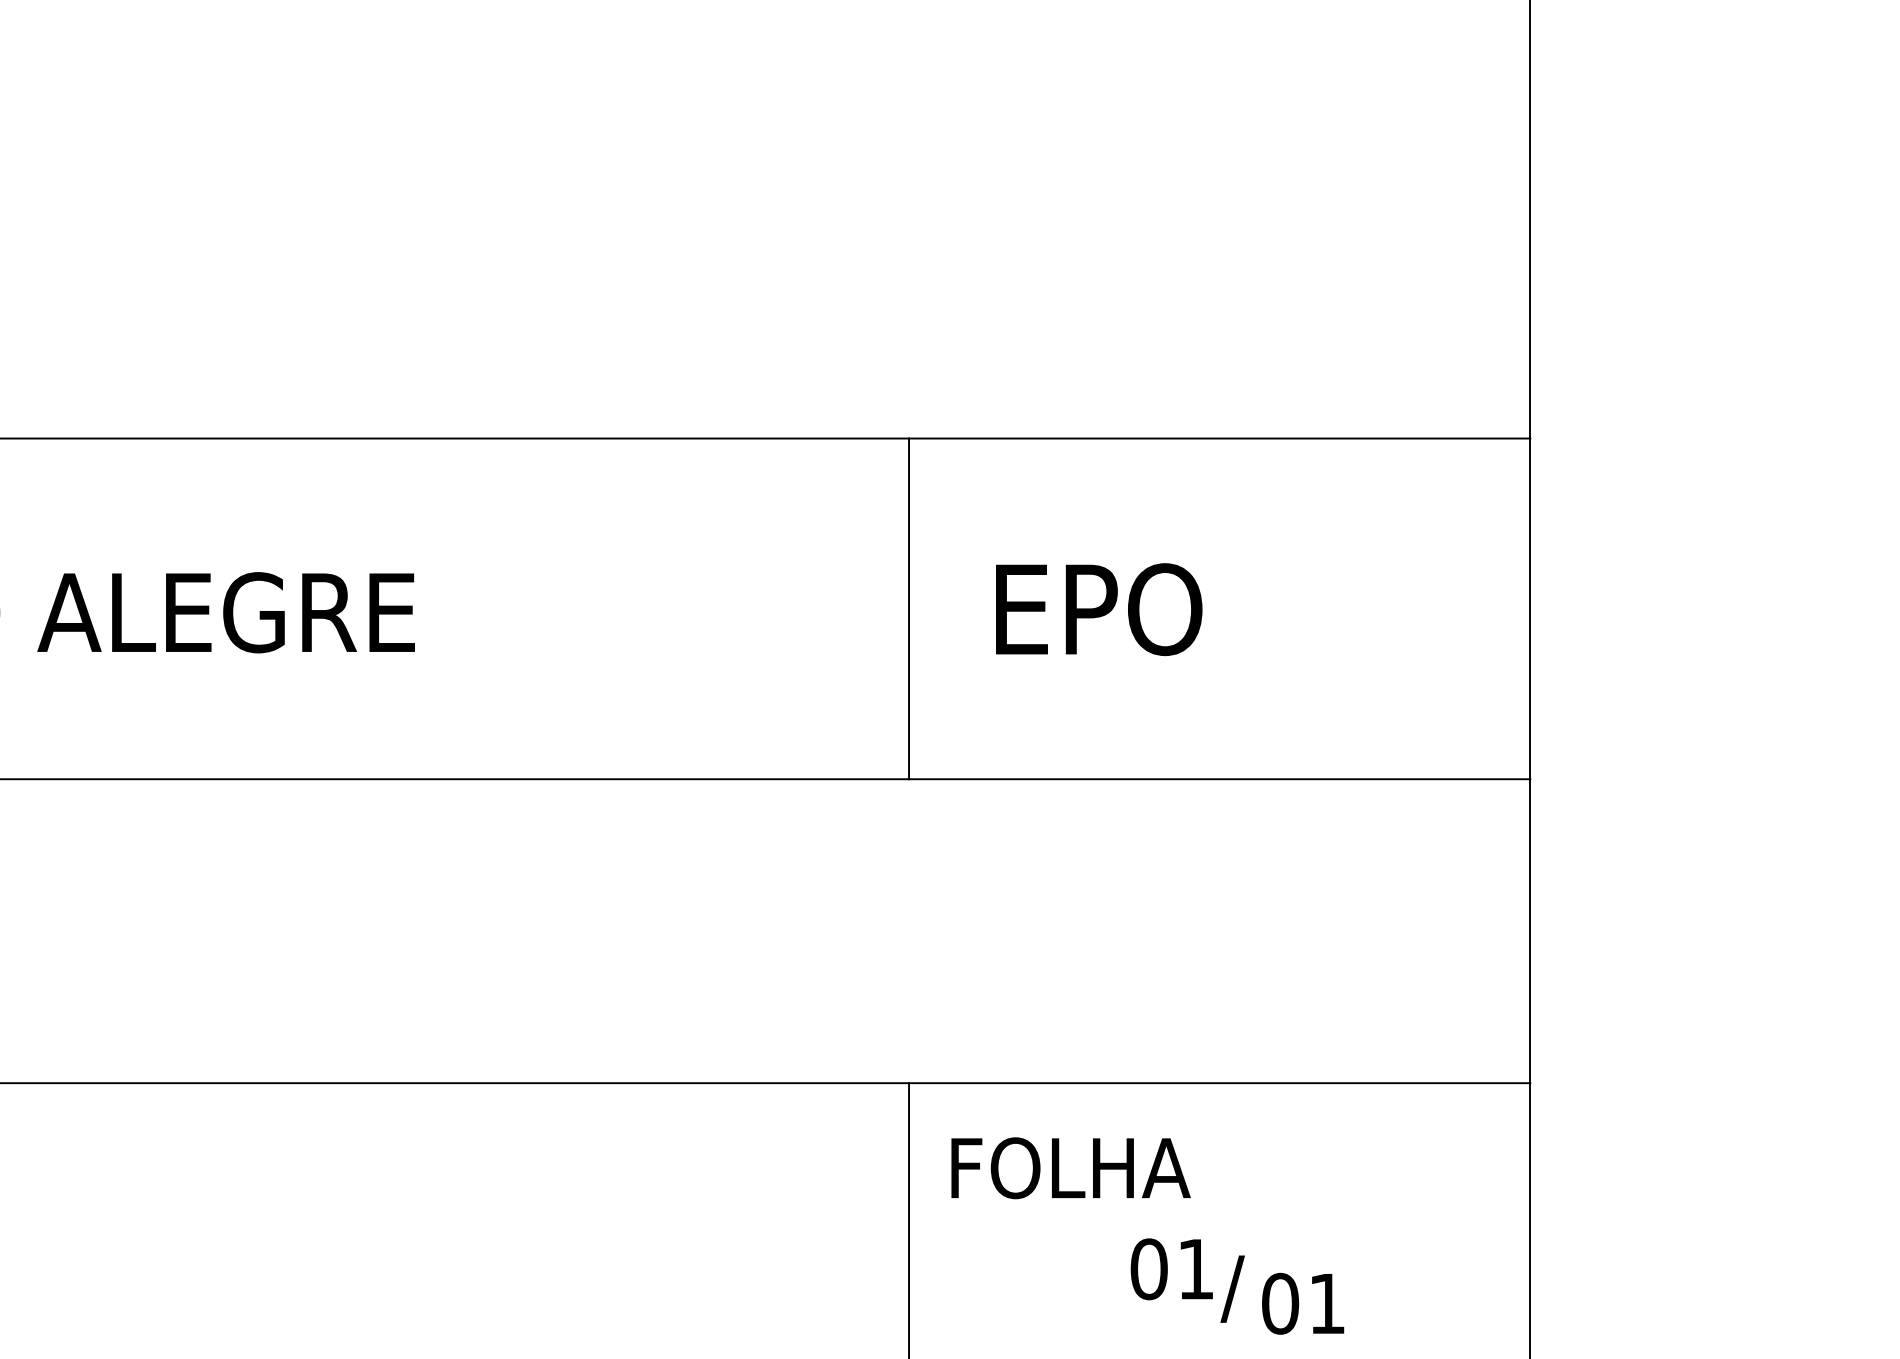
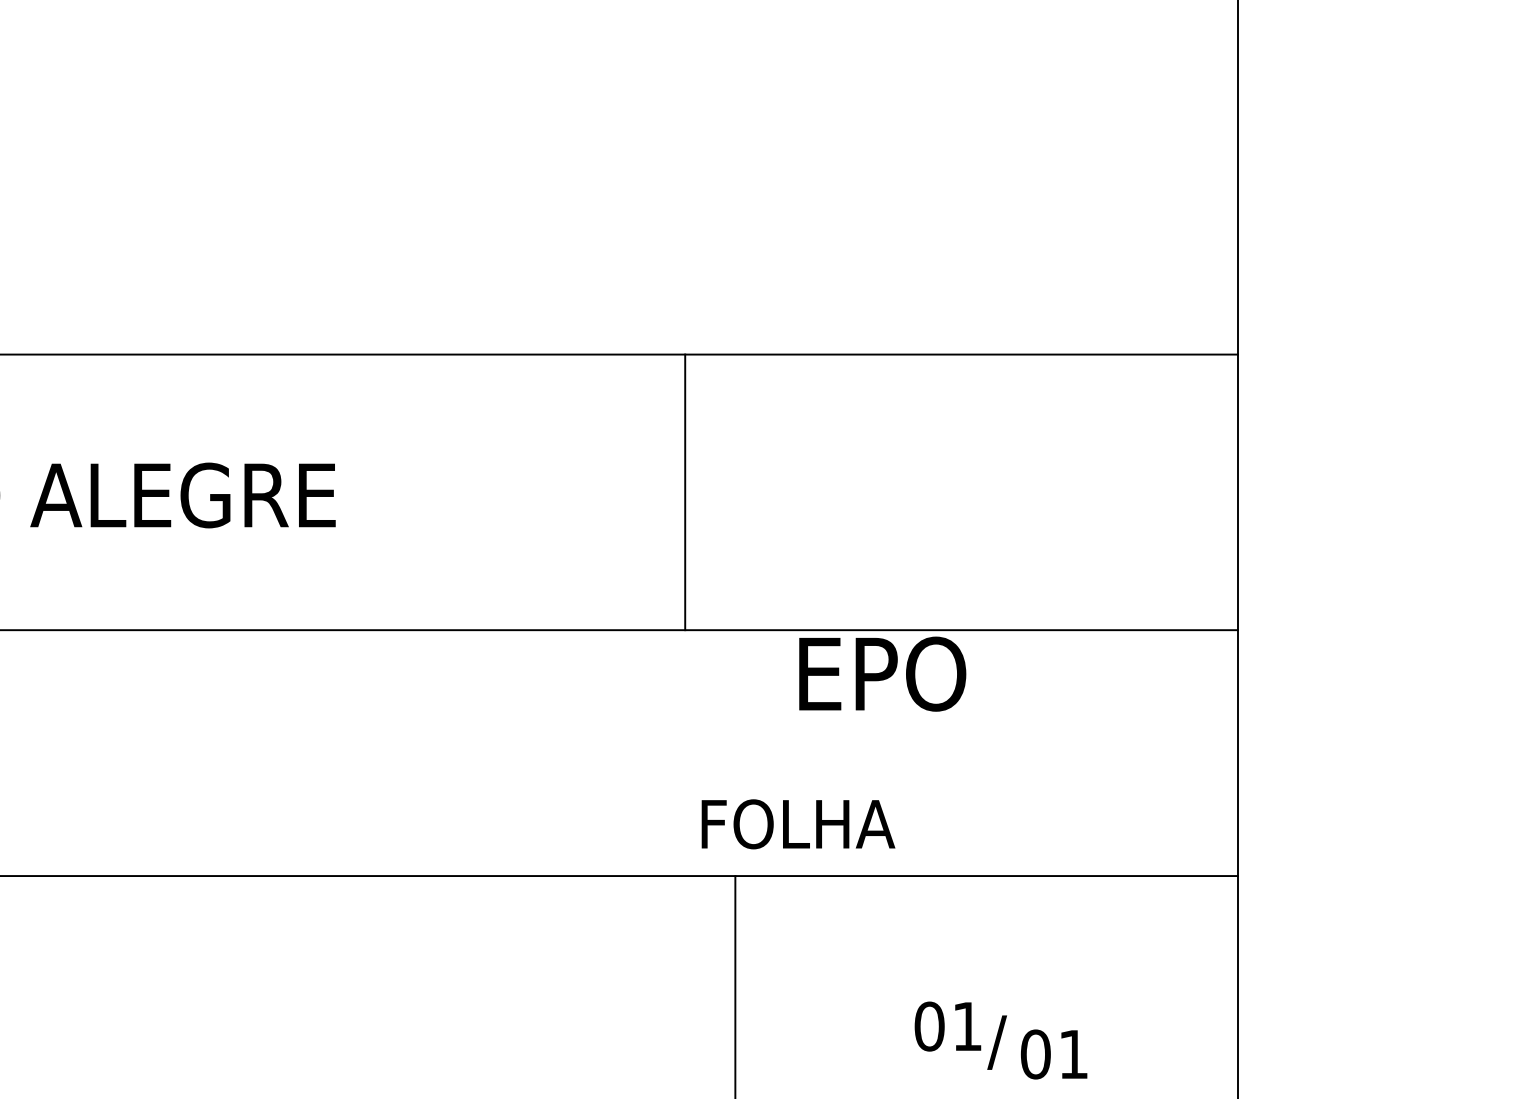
line: (909, 608) -> (685, 492), moved
text: (1099, 609) -> (882, 674), moved
text: (1070, 1168) -> (798, 824), moved

